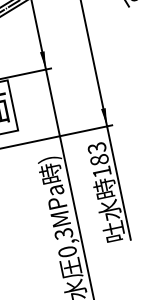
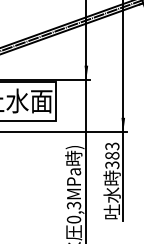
text: (102, 172) -> (112, 165), 183 -> 383

